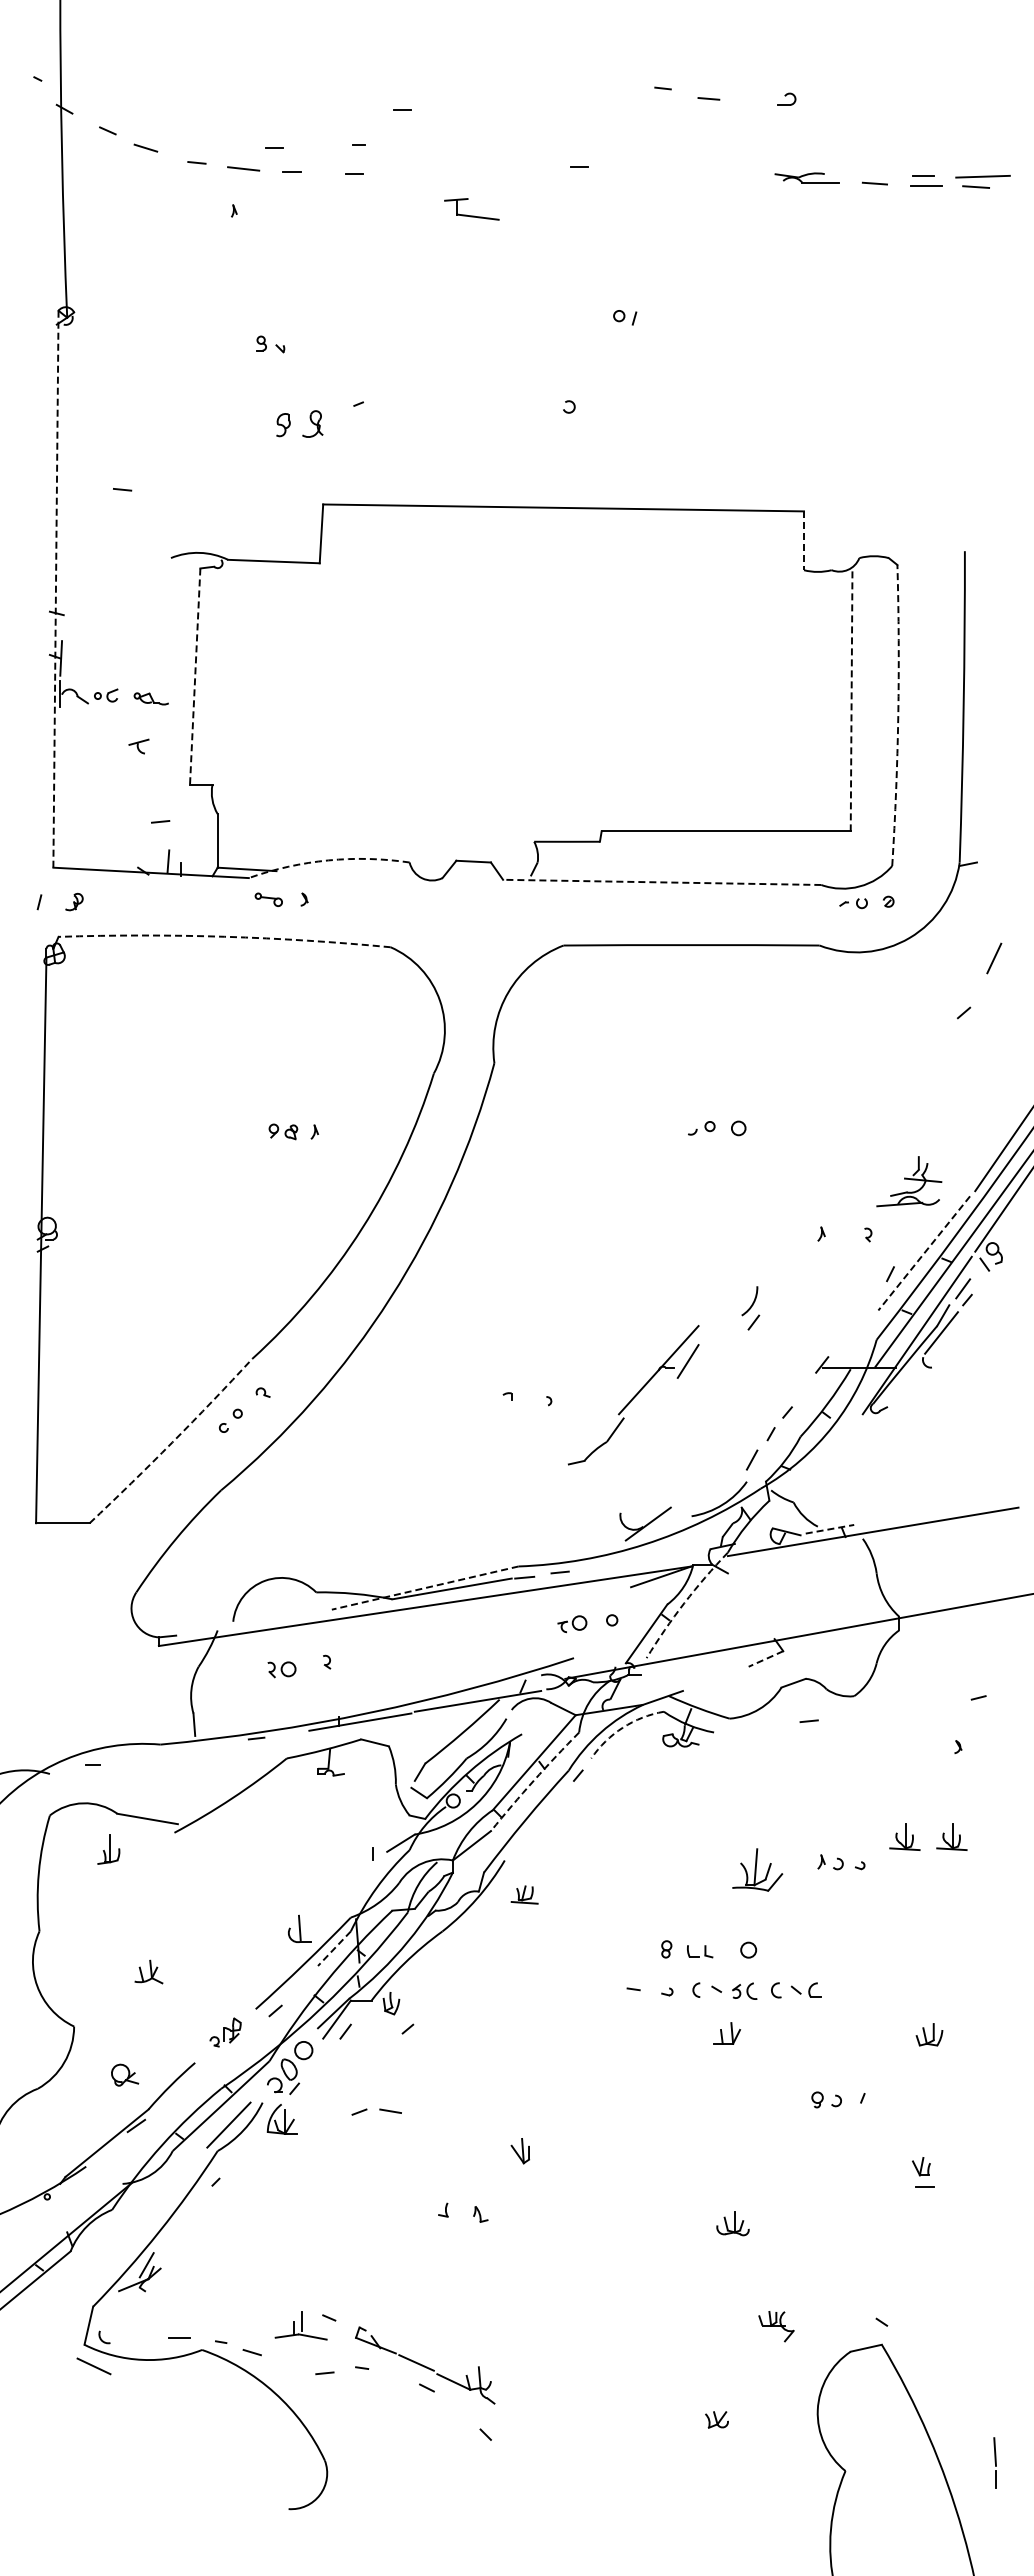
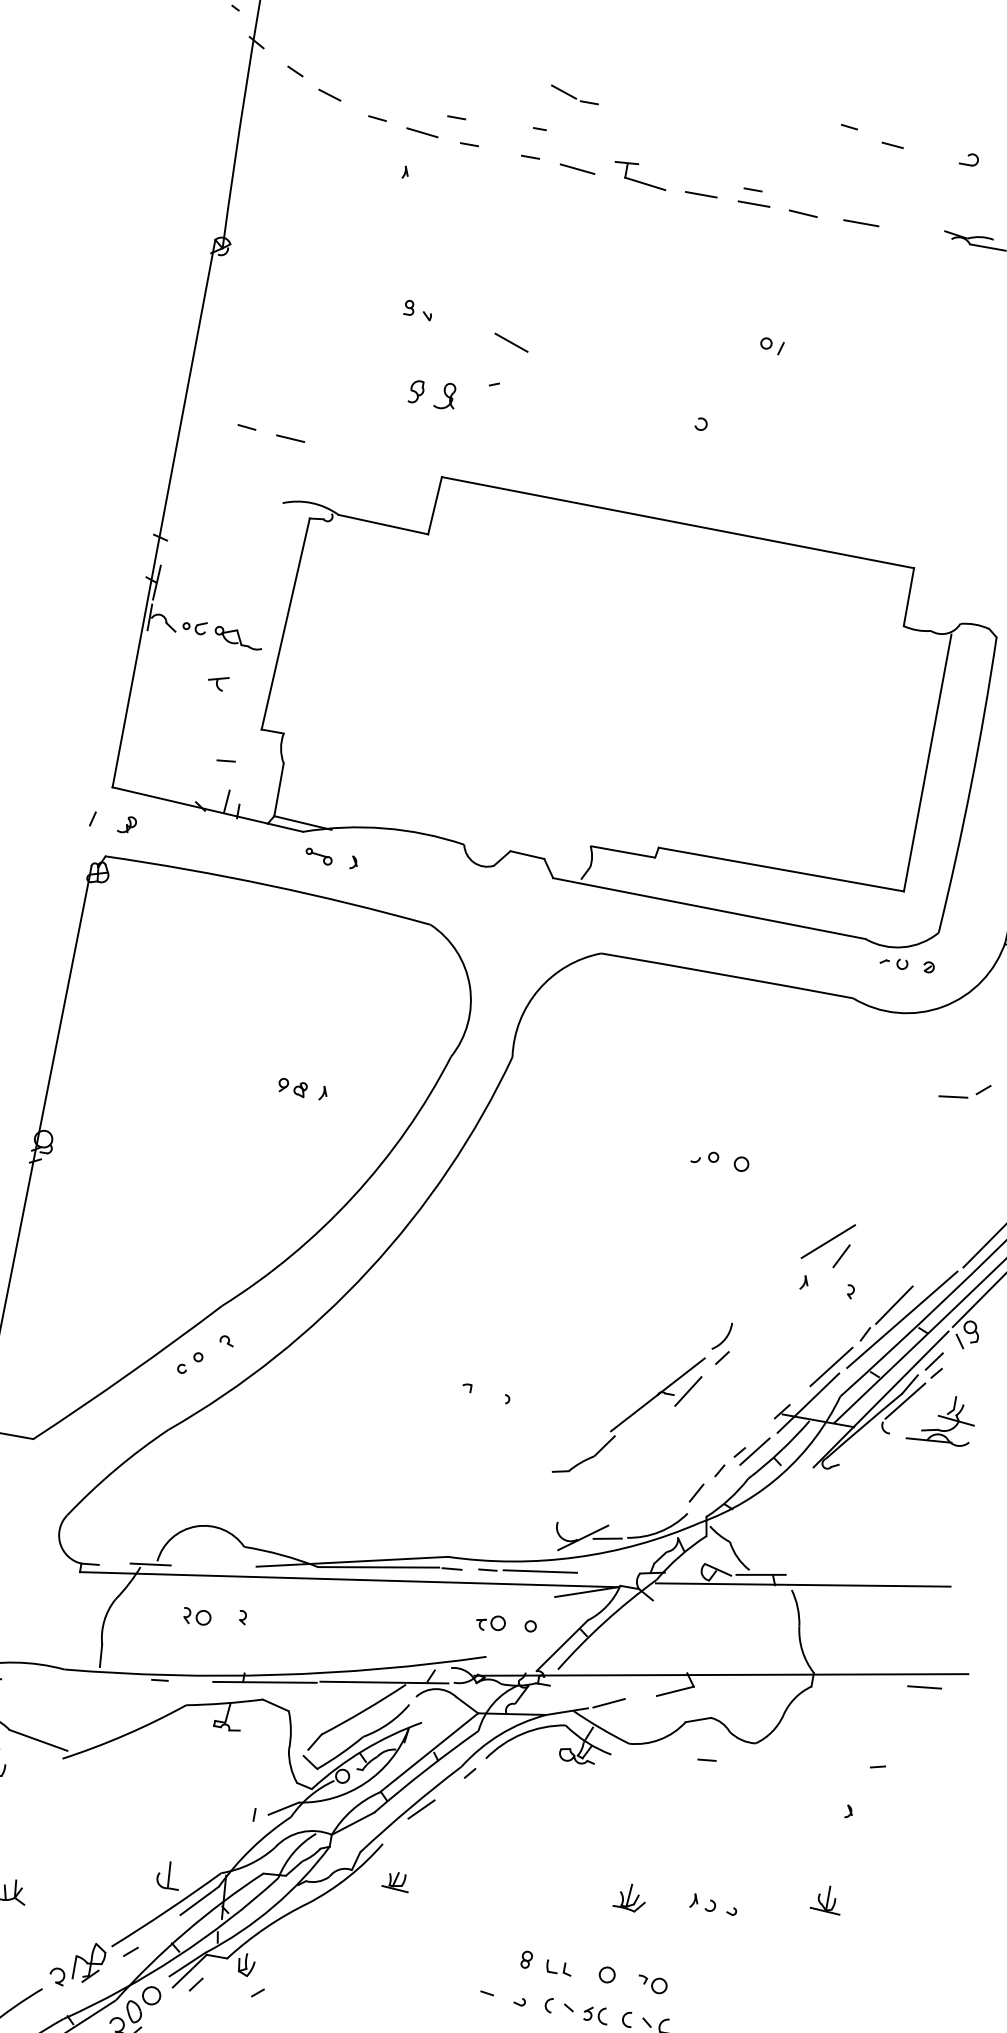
line: (375, 103) -> (563, 91), added
line: (402, 177) -> (577, 169), added
line: (528, 181) -> (700, 195), added
line: (582, 181) -> (753, 204), added
line: (632, 181) -> (803, 213), added
line: (691, 181) -> (861, 223), added
part: (471, 209) -> (640, 175), moved
line: (367, 360) -> (510, 343), added
line: (167, 493) -> (290, 438), added
line: (804, 541) -> (909, 597), dashed -> solid
line: (55, 588) -> (163, 512), dashed -> solid
line: (195, 677) -> (285, 625), dashed -> solid
part: (151, 698) -> (238, 637), size x1.43
line: (851, 700) -> (927, 762), dashed -> solid
arc: (898, 715) -> (971, 785), dashed -> solid
arc: (328, 860) -> (384, 828), dashed -> solid
line: (661, 882) -> (708, 908), dashed -> solid
arc: (224, 936) -> (268, 885), dashed -> solid
line: (935, 1024) -> (953, 1096), added
part: (909, 1181) -> (942, 1419), moved
line: (837, 1189) -> (828, 1241), added
line: (853, 1201) -> (841, 1256), added
line: (913, 1240) -> (893, 1305), added
line: (923, 1253) -> (901, 1319), dashed -> solid
line: (862, 1311) -> (831, 1366), added
line: (846, 1351) -> (808, 1402), added
part: (633, 1395) -> (628, 1415), moved
line: (802, 1408) -> (755, 1451), added
arc: (172, 1442) -> (129, 1374), dashed -> solid
line: (672, 1520) -> (607, 1538), added
line: (829, 1529) -> (760, 1575), dashed -> solid
line: (611, 1564) -> (539, 1571), added
line: (425, 1588) -> (352, 1562), dashed -> solid
arc: (684, 1603) -> (604, 1622), dashed -> solid
line: (1010, 1611) -> (924, 1687), added
line: (227, 1625) -> (151, 1563), added
line: (765, 1658) -> (674, 1690), dashed -> solid
line: (702, 1682) -> (608, 1703), added
arc: (622, 1727) -> (522, 1733), dashed -> solid
arc: (533, 1780) -> (425, 1770), dashed -> solid
line: (536, 1819) -> (421, 1809), added
part: (904, 1836) -> (780, 1890), removed
part: (757, 1869) -> (630, 1897), size x0.62
line: (334, 1948) -> (199, 1900), dashed -> solid
part: (794, 1951) -> (652, 1984), added
part: (225, 2032) -> (77, 1964), size x1.67

